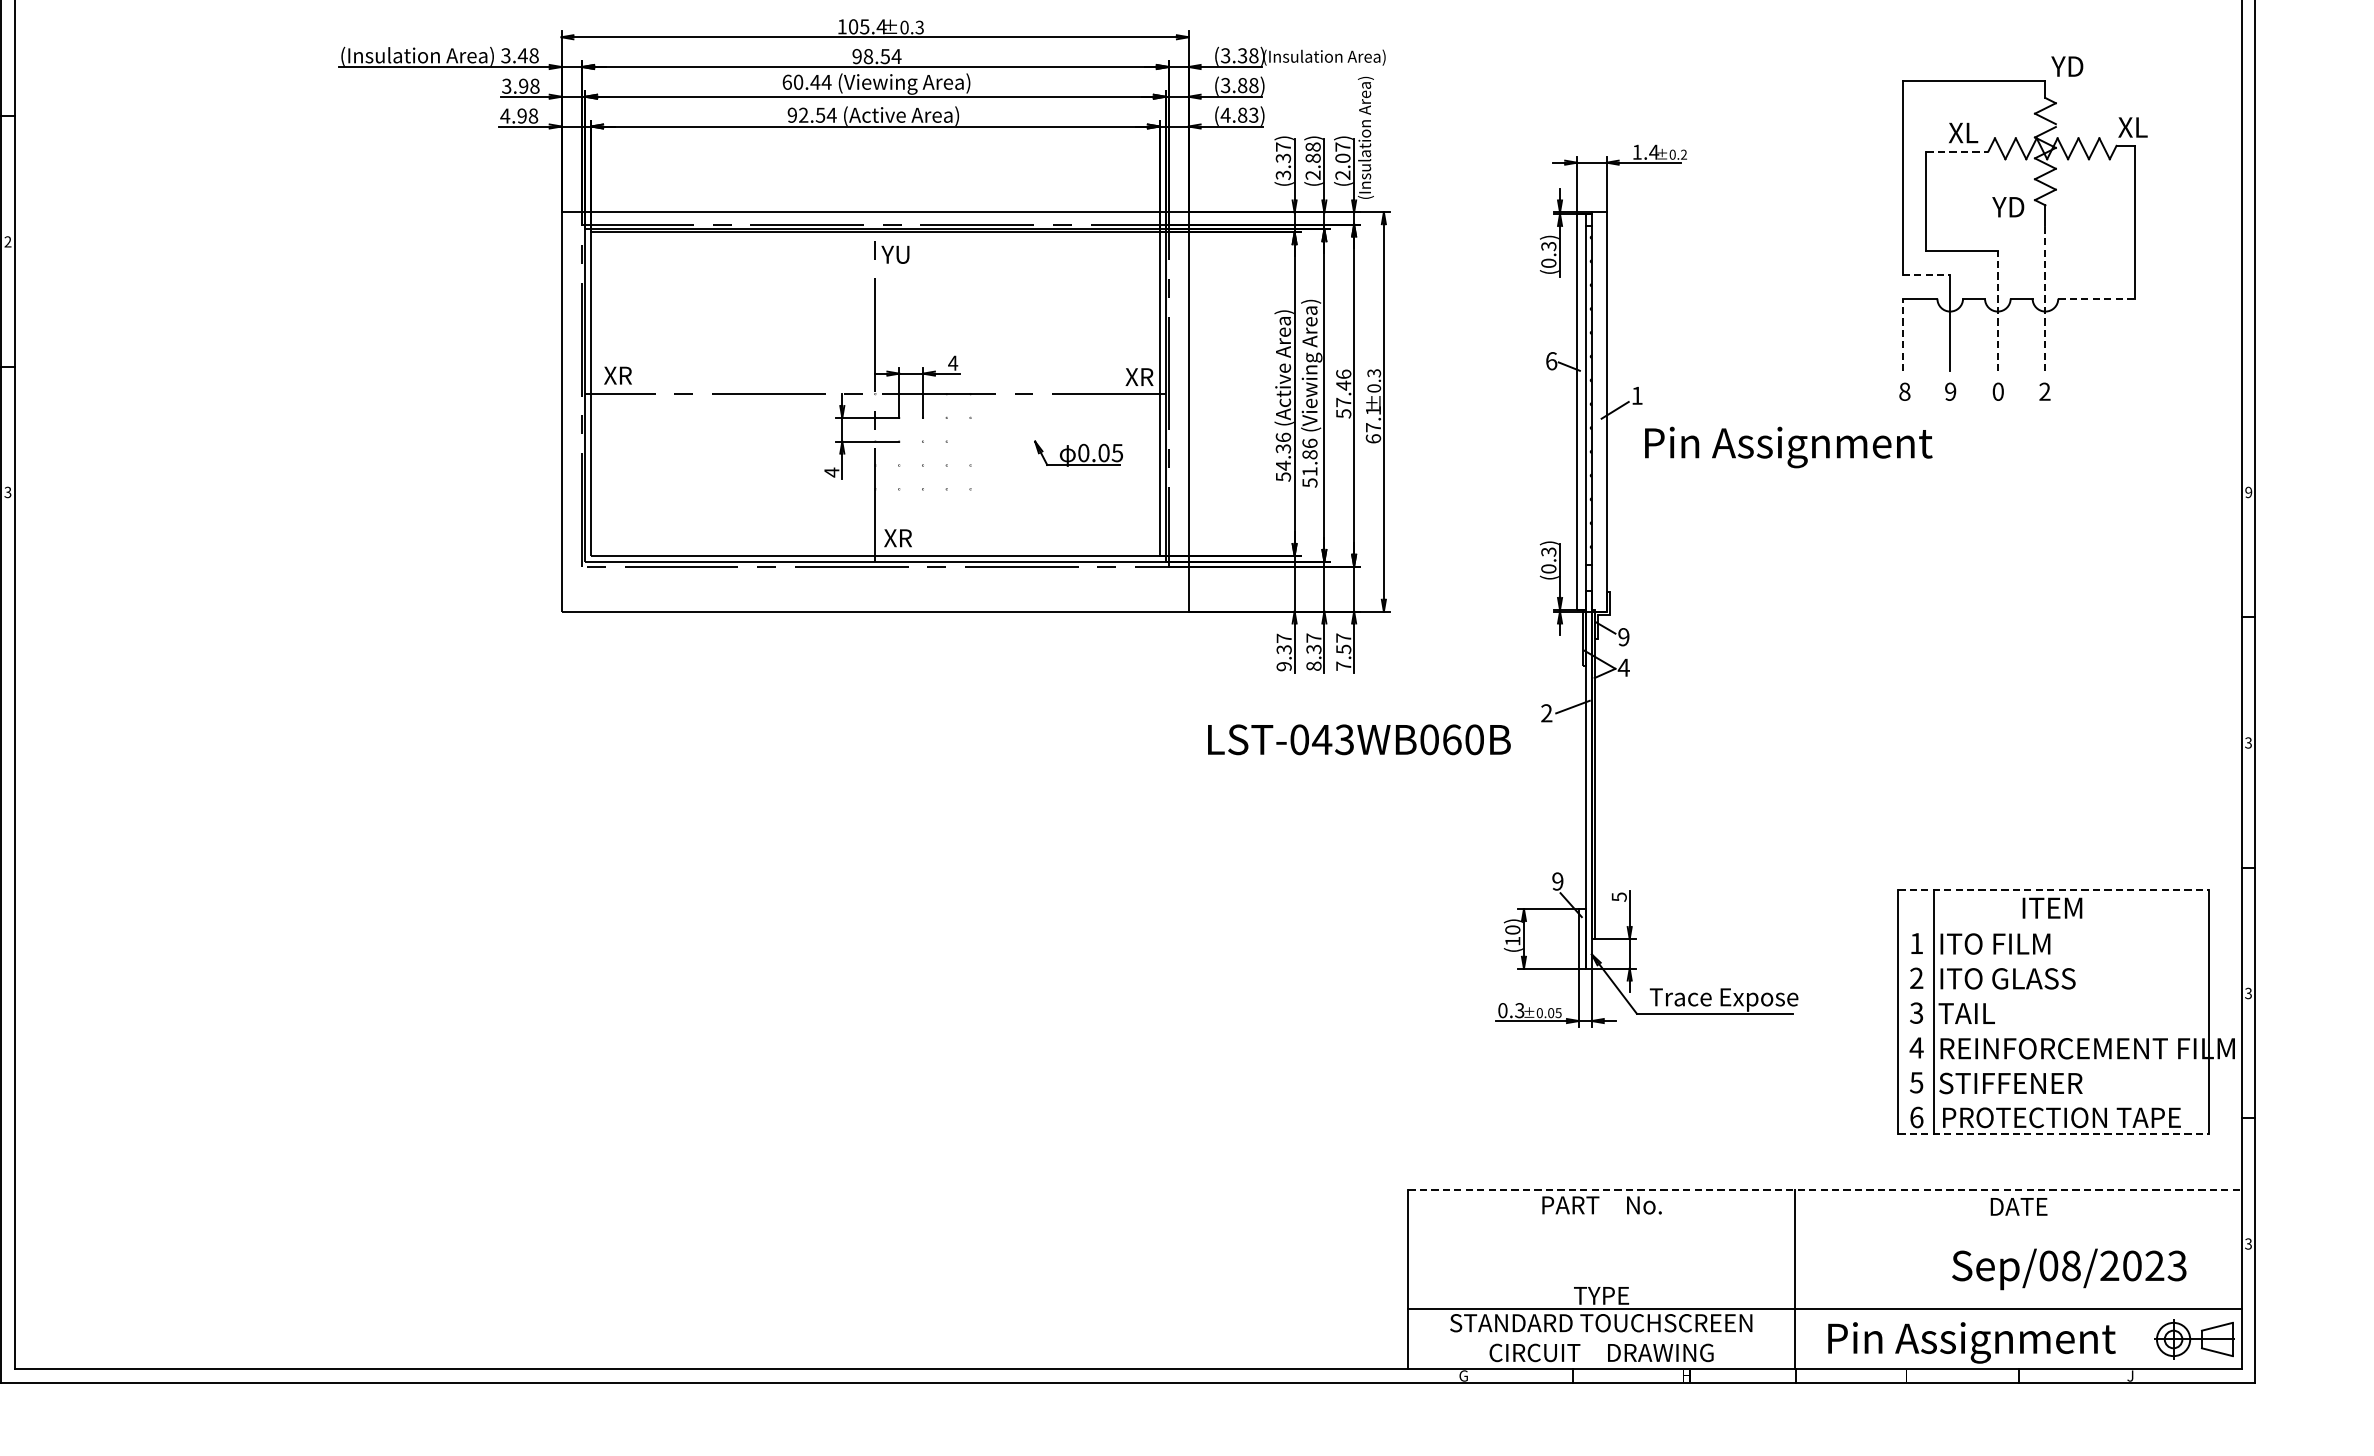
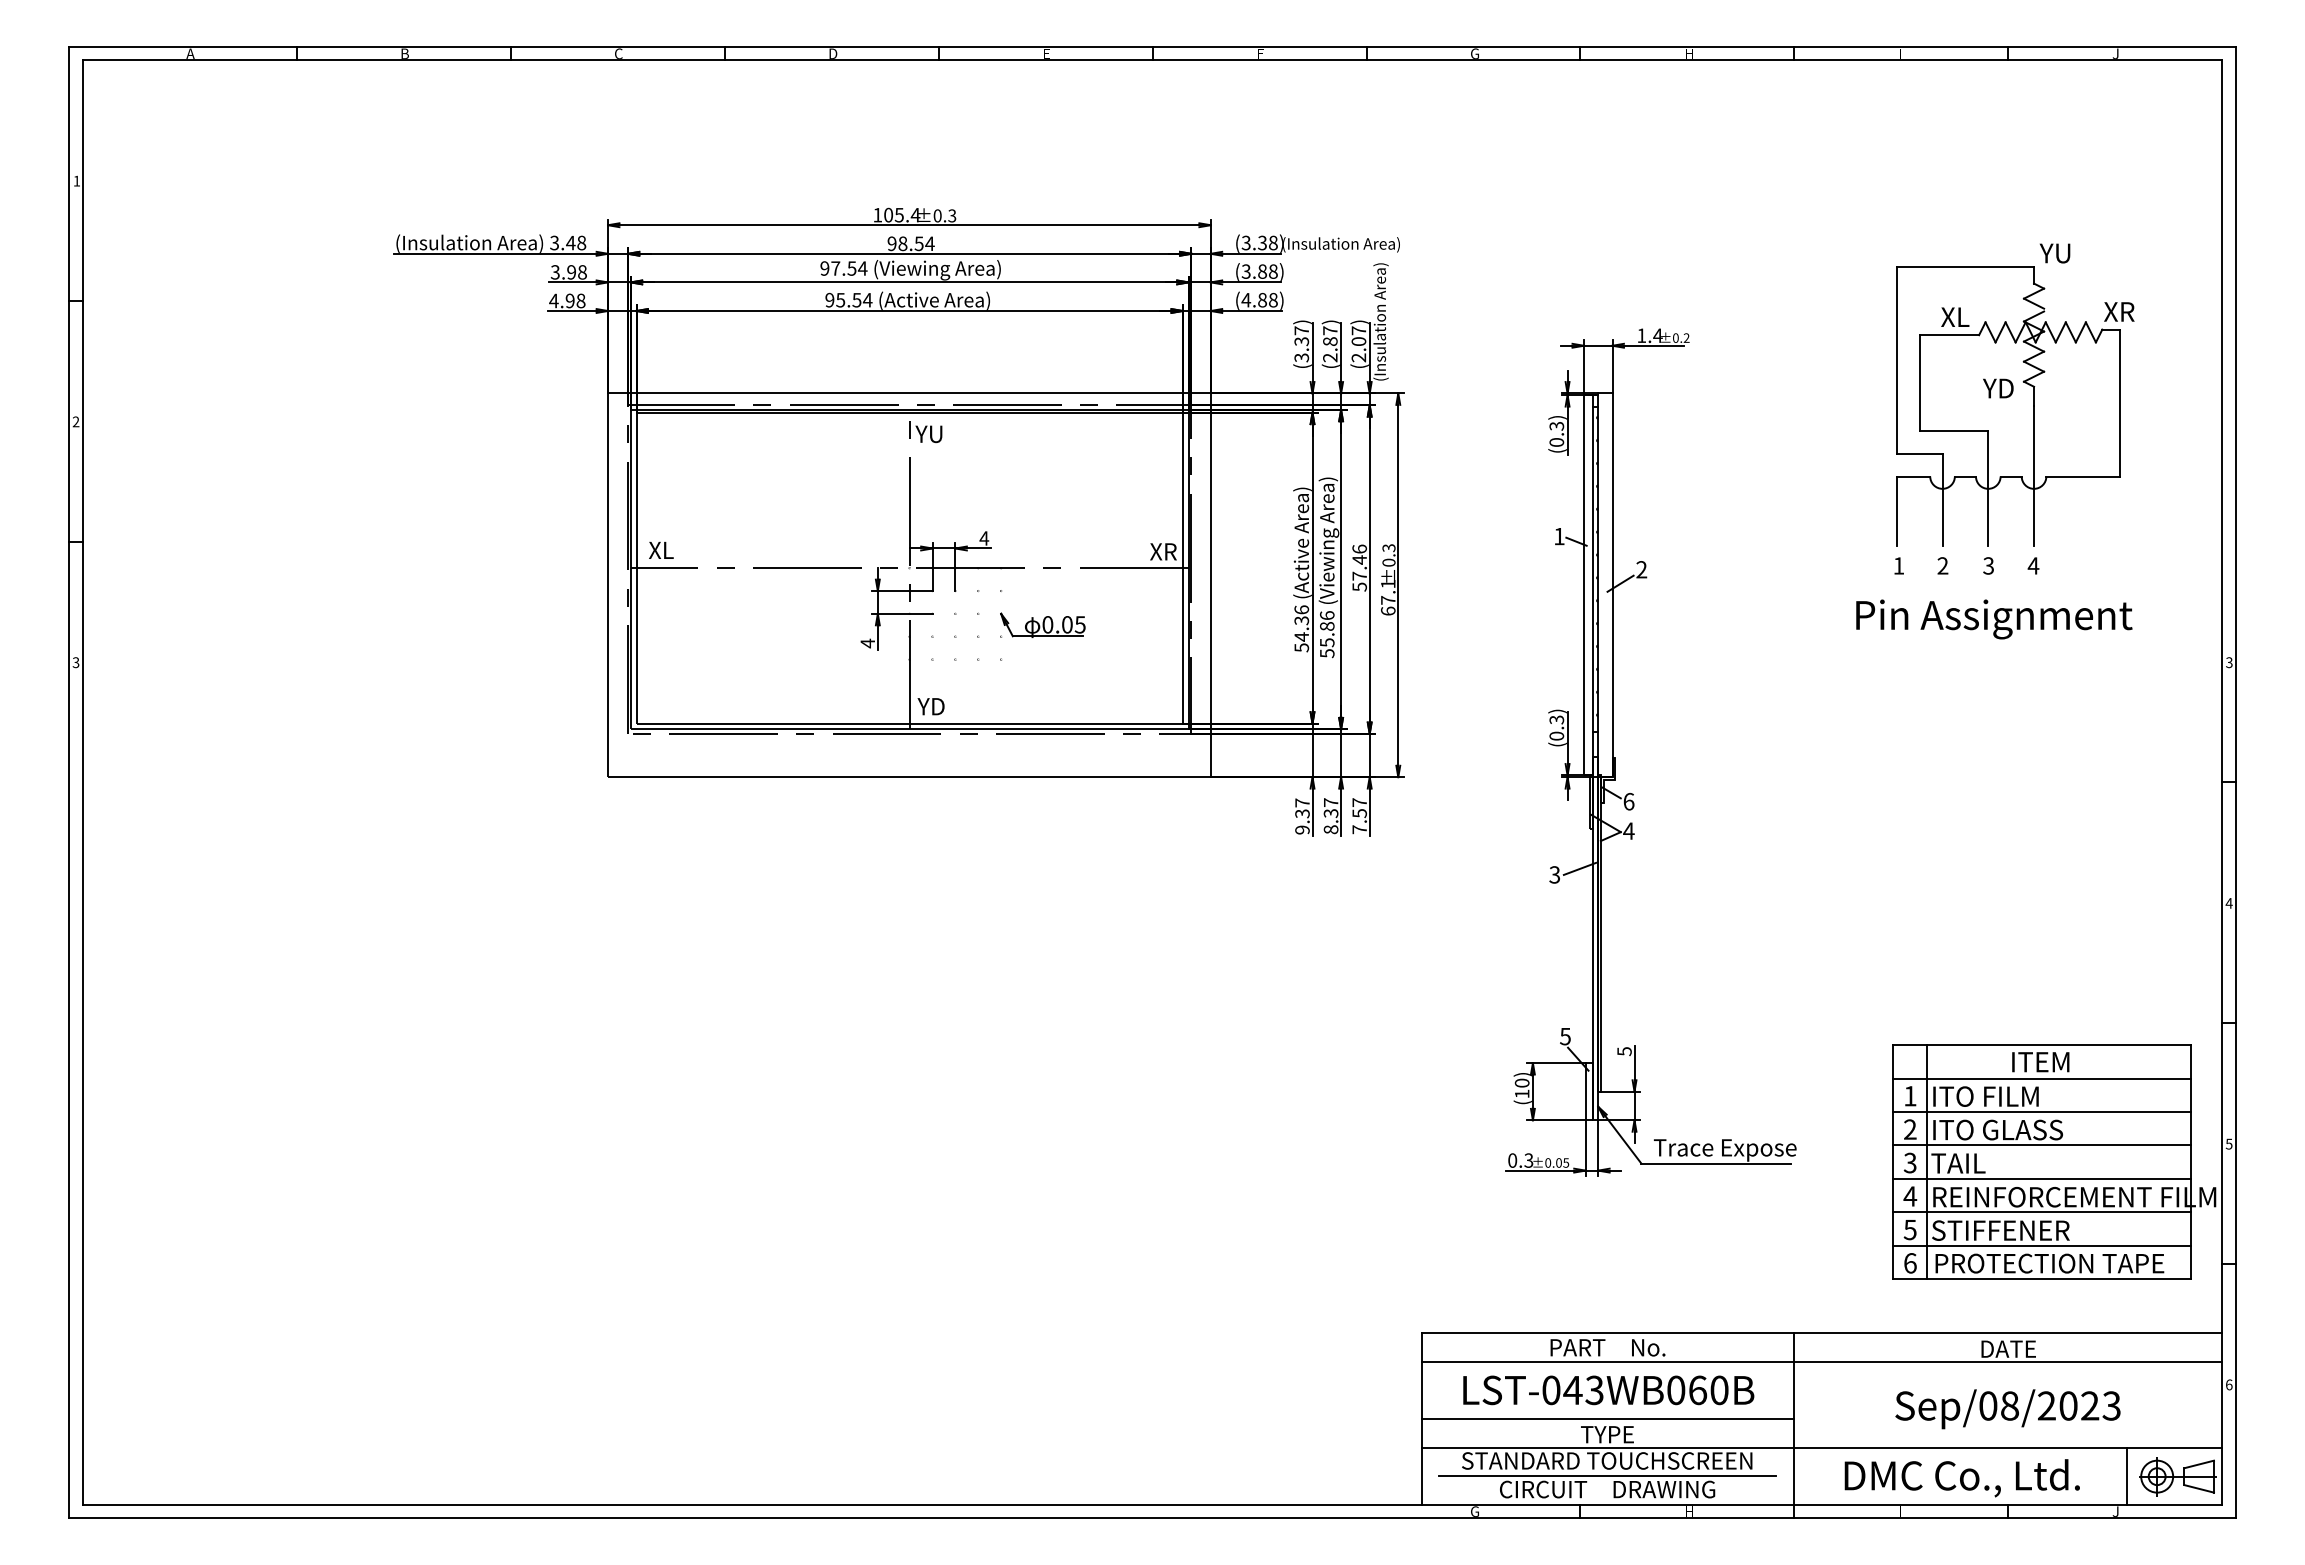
text: (2076, 66) -> (2063, 253), YD -> YU
text: (801, 82) -> (838, 268), 60.44 -> 97.54
text: (803, 114) -> (840, 299), 92.54 -> 95.54
text: (1252, 115) -> (1272, 300), (4.83) -> (4.88)
text: (2143, 127) -> (2128, 311), XL -> XR
text: (1313, 146) -> (1330, 330), (2.88) -> (2.87)
line: (1957, 152) -> (1949, 335), dashed -> solid
line: (1926, 274) -> (1919, 453), dashed -> solid
line: (2045, 298) -> (2034, 476), dashed -> solid
line: (2096, 298) -> (2083, 476), dashed -> solid
line: (1998, 311) -> (1988, 488), dashed -> solid
line: (1902, 335) -> (1896, 511), dashed -> solid
text: (1551, 361) -> (1559, 536), 6 -> 1
text: (626, 374) -> (670, 549), XR -> XL
text: (1904, 391) -> (1898, 565), 8 -> 1
text: (1950, 391) -> (1942, 565), 9 -> 2
text: (1998, 391) -> (1988, 565), 0 -> 3
text: (2044, 391) -> (2033, 565), 2 -> 4
text: (1636, 395) -> (1641, 569), 1 -> 2
text: (1788, 447) -> (1994, 619), moved
part: (1078, 452) -> (1042, 624), moved
text: (1310, 471) -> (1327, 642), 51.86 -> 55.86
text: (2248, 492) -> (2229, 662), 9 -> 3
text: (897, 538) -> (930, 706), XR -> YD
text: (1623, 636) -> (1628, 801), 9 -> 6
text: (1546, 712) -> (1554, 874), 2 -> 3
text: (1359, 739) -> (1608, 1390), moved
text: (2247, 743) -> (2228, 903), 3 -> 4
text: (1557, 881) -> (1565, 1036), 9 -> 5
line: (2054, 890) -> (2042, 1045), dashed -> solid
line: (2053, 925) -> (2041, 1078), added
line: (2053, 960) -> (2041, 1112), added
text: (2248, 992) -> (2229, 1143), 3 -> 5
line: (2053, 994) -> (2041, 1145), added
line: (2053, 1029) -> (2041, 1178), added
line: (2053, 1064) -> (2041, 1212), added
line: (2053, 1098) -> (2041, 1245), added
line: (2054, 1134) -> (2042, 1279), dashed -> solid
line: (1825, 1190) -> (1822, 1333), dashed -> solid
line: (1824, 1219) -> (1821, 1361), added
text: (2248, 1243) -> (2229, 1384), 3 -> 6
text: (2068, 1269) -> (2007, 1409), moved
line: (1601, 1278) -> (1607, 1418), added
line: (2142, 1338) -> (2127, 1475), added
line: (1601, 1339) -> (1607, 1476), added
text: (1972, 1342) -> (1963, 1479), Pin Assignment -> DMC Co., Ltd.

